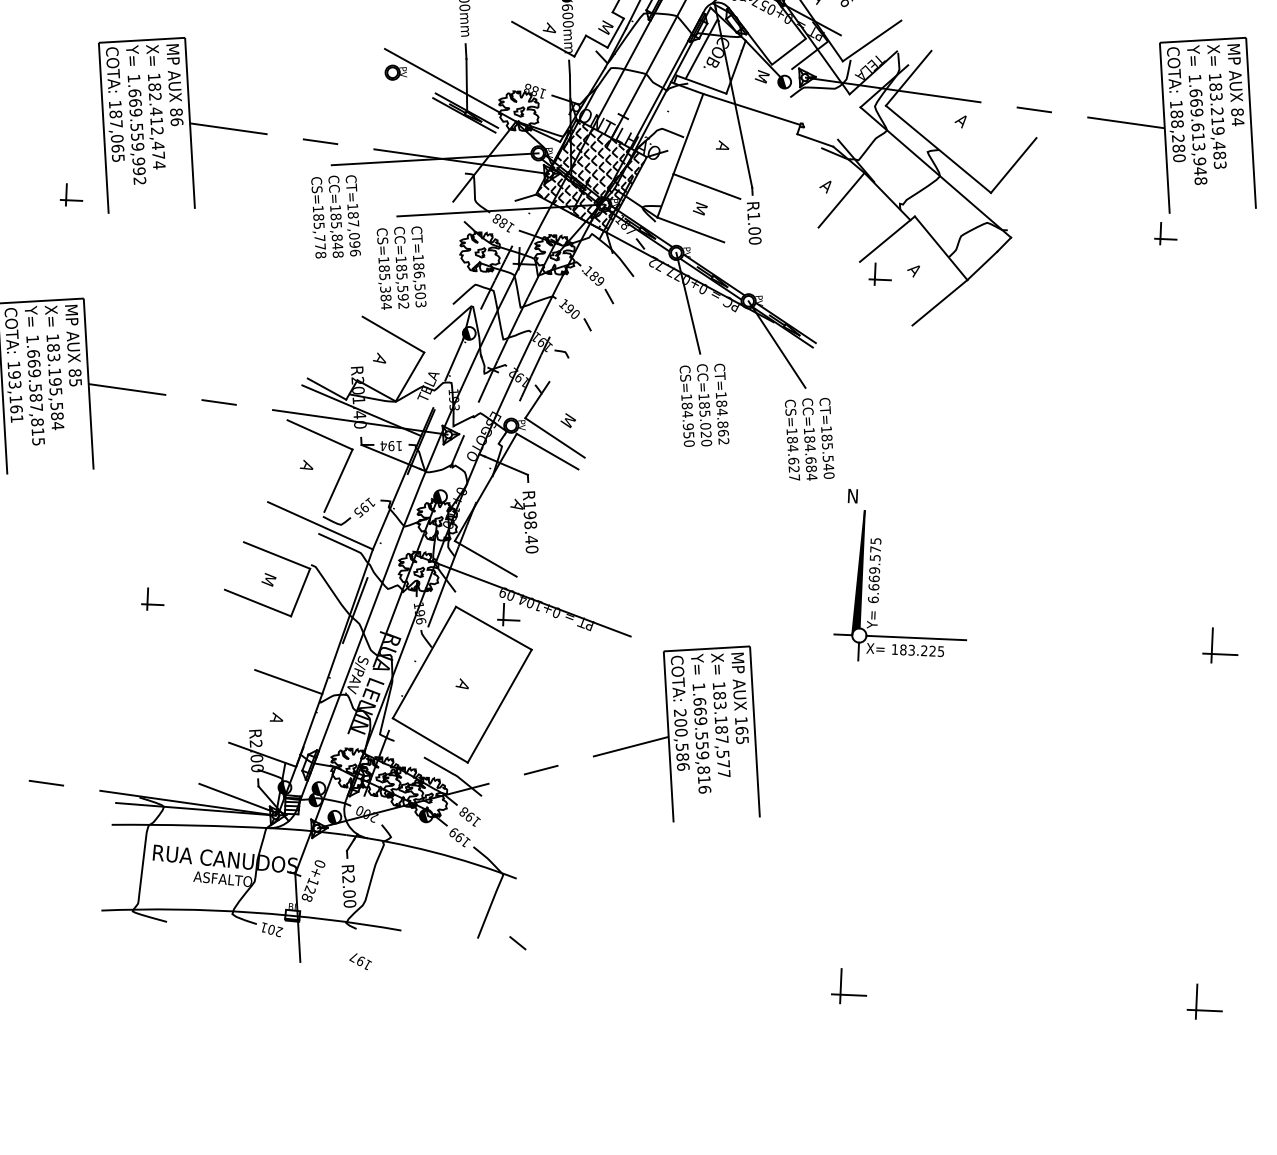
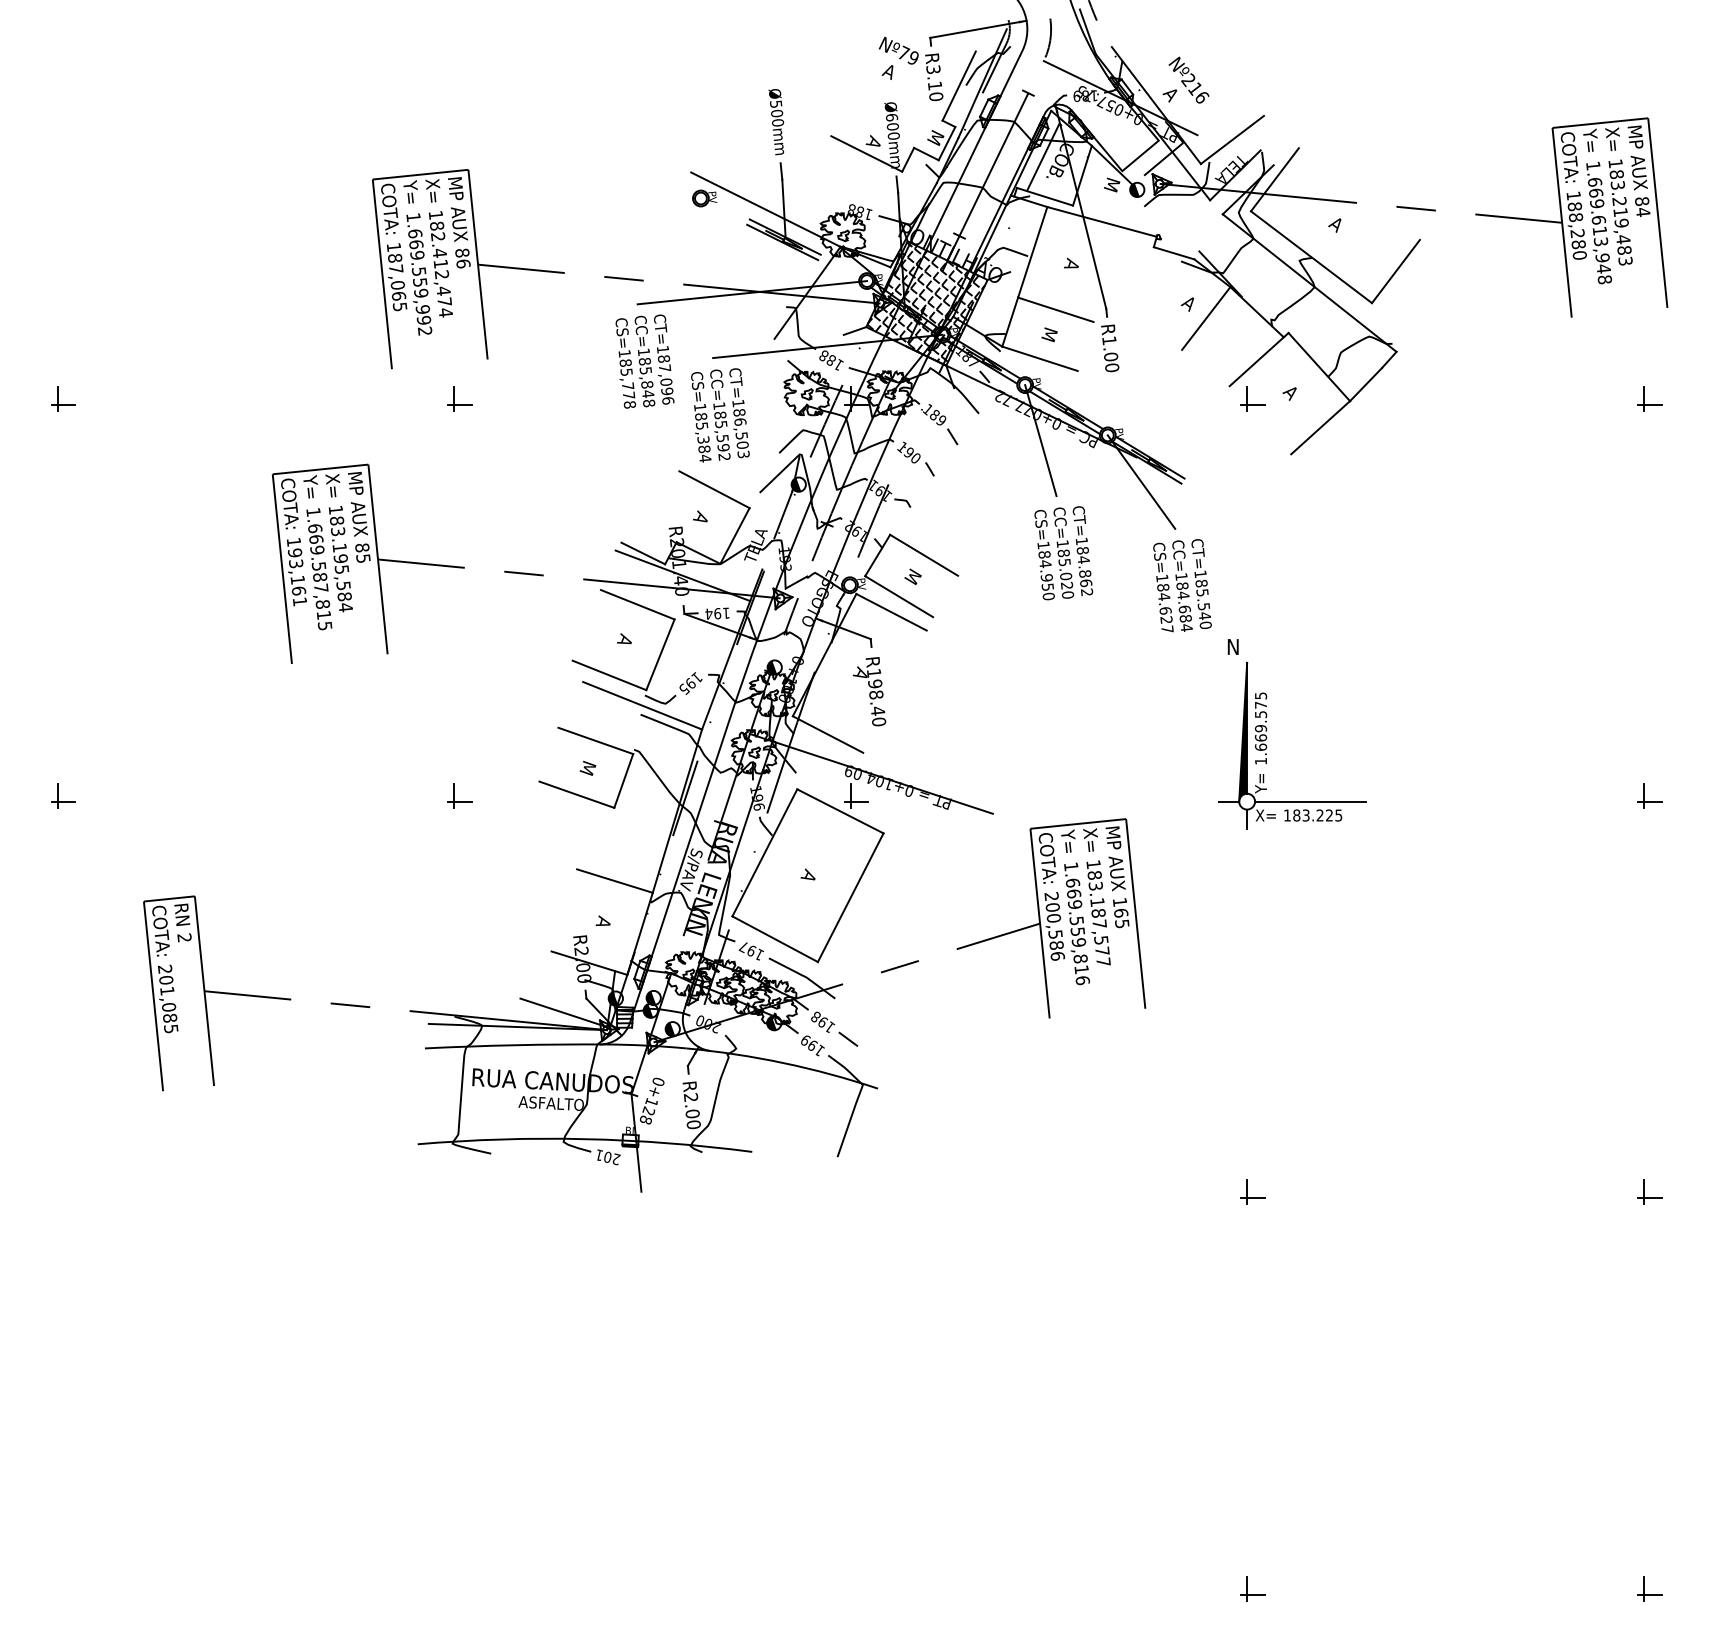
part: (71, 194) -> (459, 398), moved
part: (1165, 233) -> (1649, 398), moved
line: (579, 401) -> (924, 554), added
line: (291, 497) -> (609, 675), added
text: (872, 599) -> (1260, 760), 6.669.575 -> 1.669.575
part: (1220, 645) -> (1649, 795), size x0.62
line: (518, 942) -> (848, 1038), moved
text: (359, 961) -> (750, 951), moved
part: (848, 985) -> (1252, 1191), size x0.62
part: (1205, 1001) -> (1649, 1191), size x0.62

